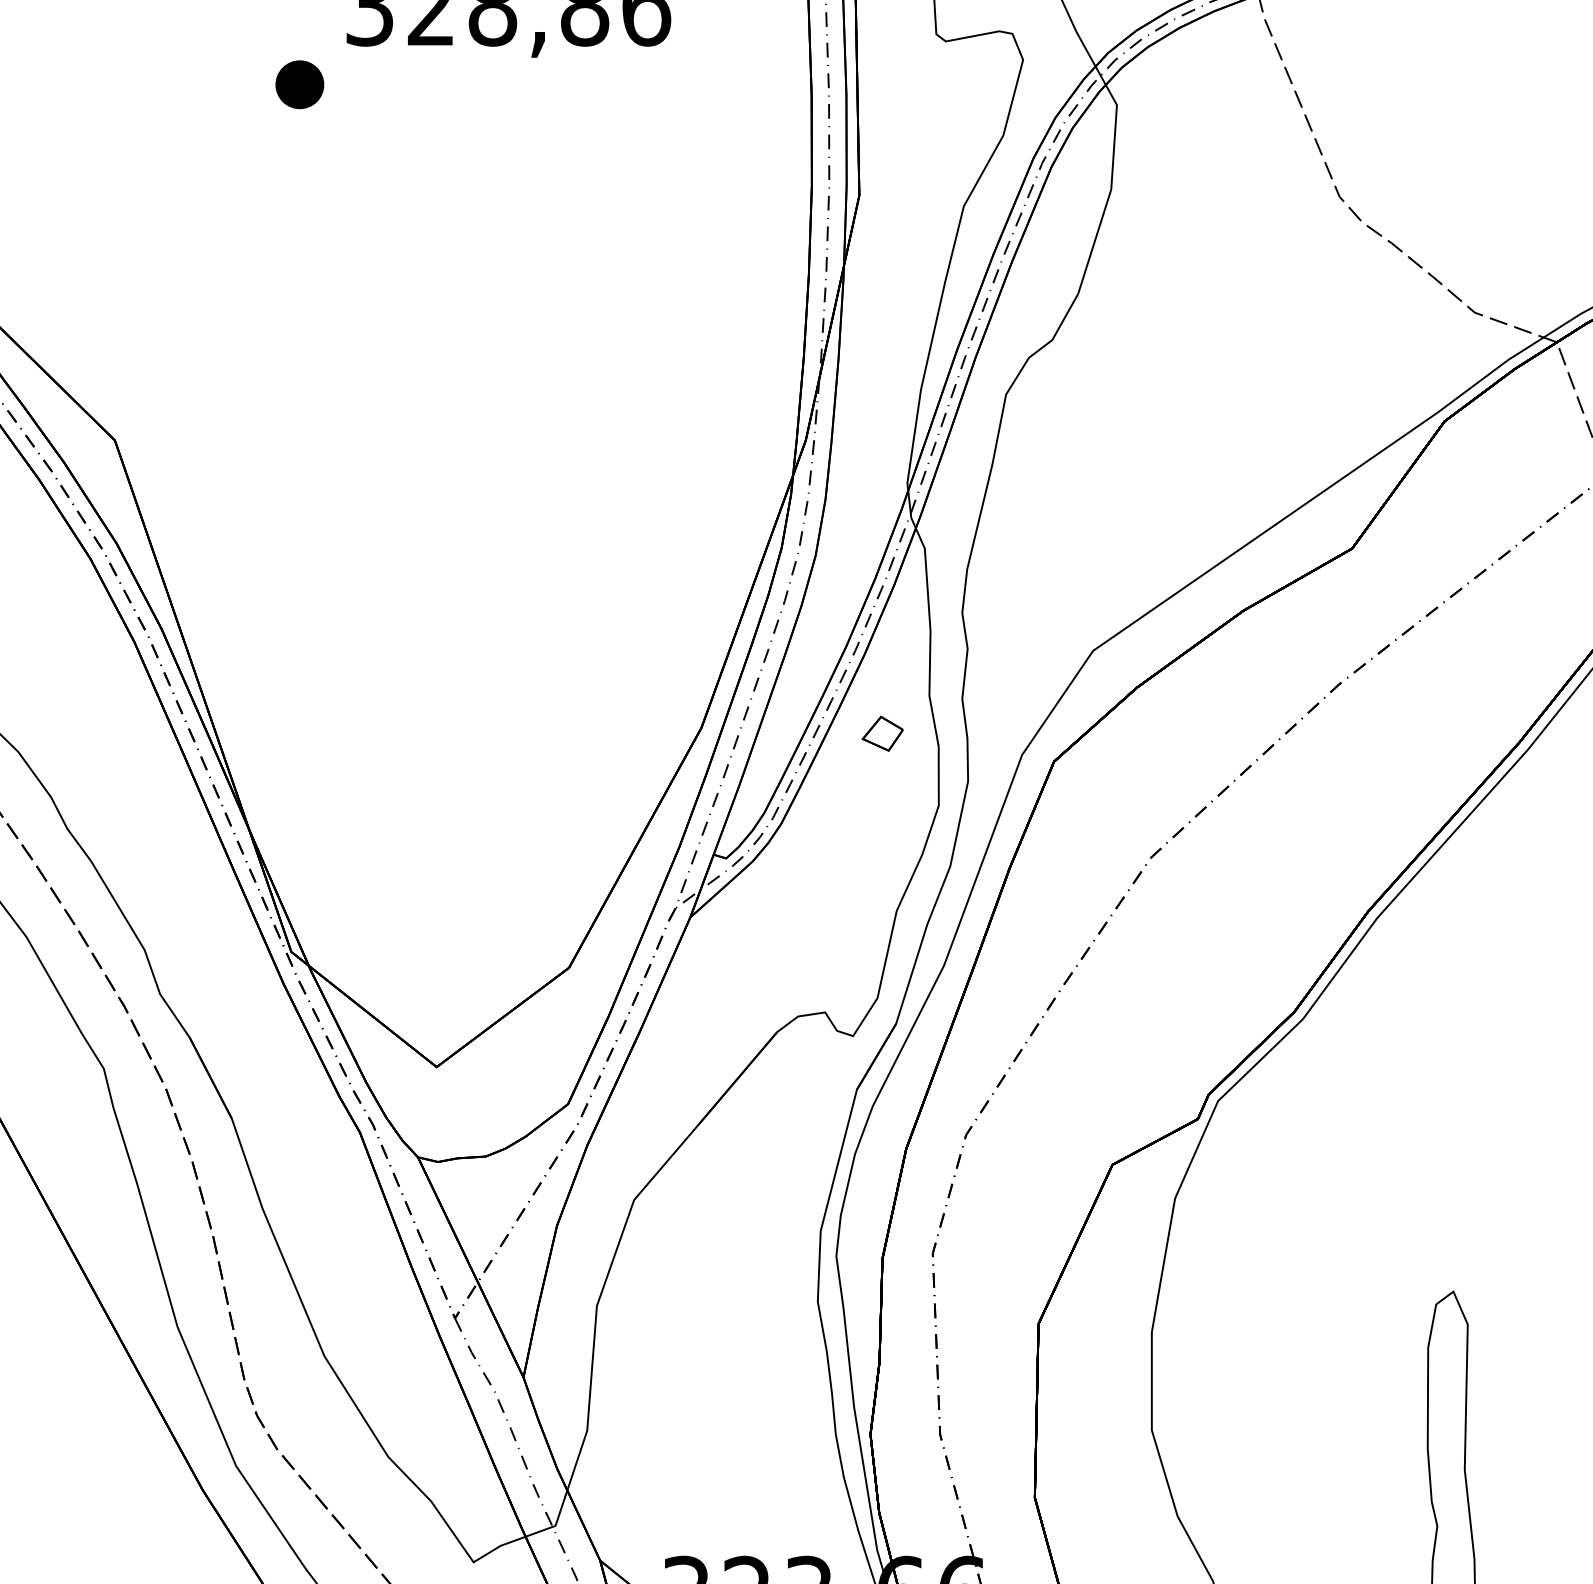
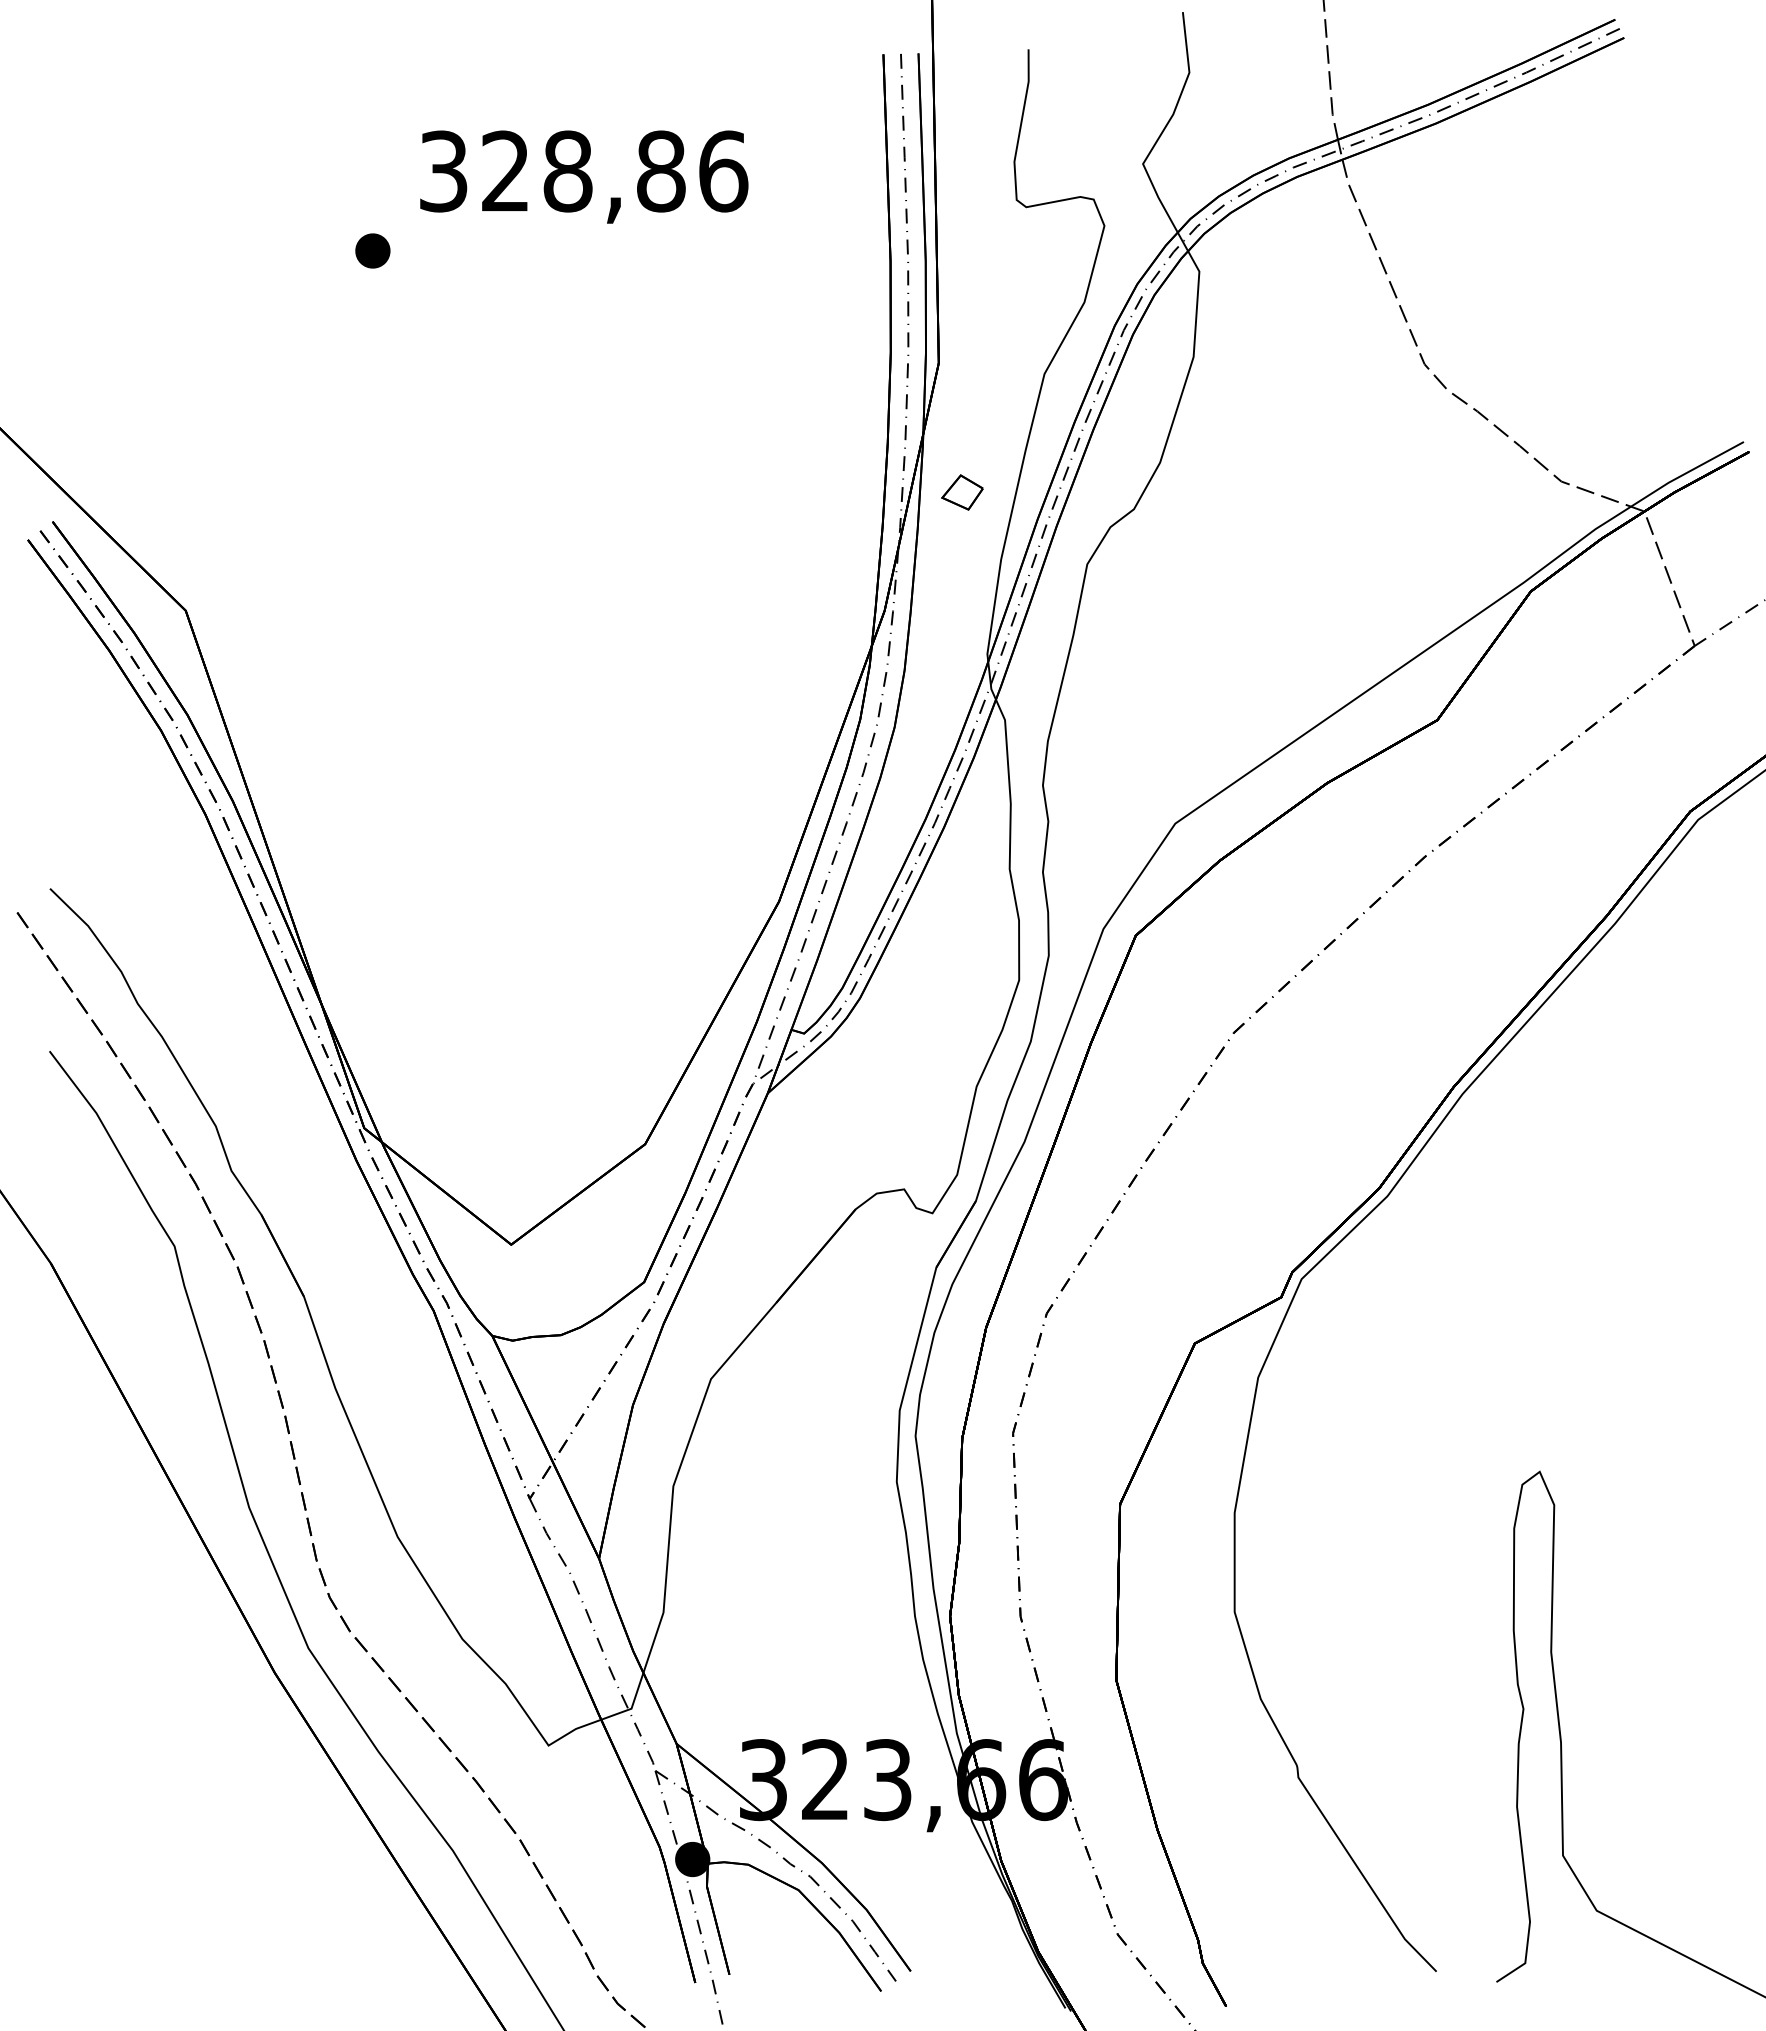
part: (299, 84) -> (372, 250), size x0.71
part: (882, 733) -> (962, 492), moved

